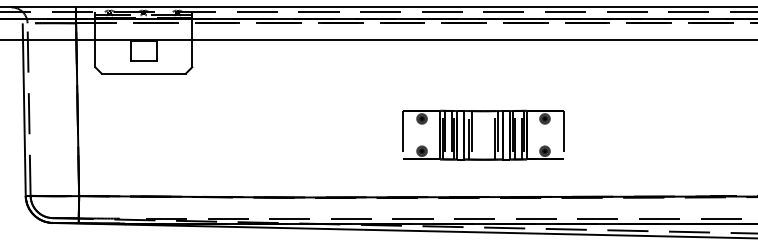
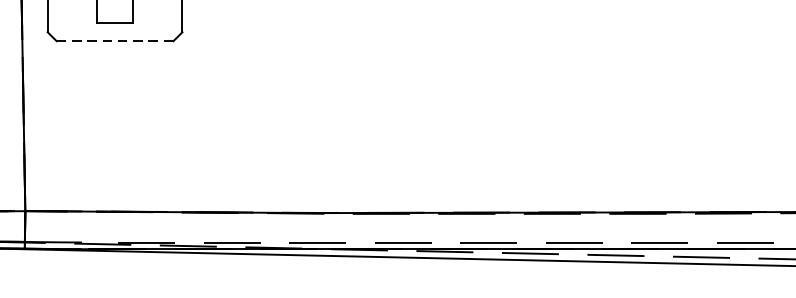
line: (144, 73) -> (116, 40), solid -> dashed
part: (483, 134) -> (586, 125), removed

